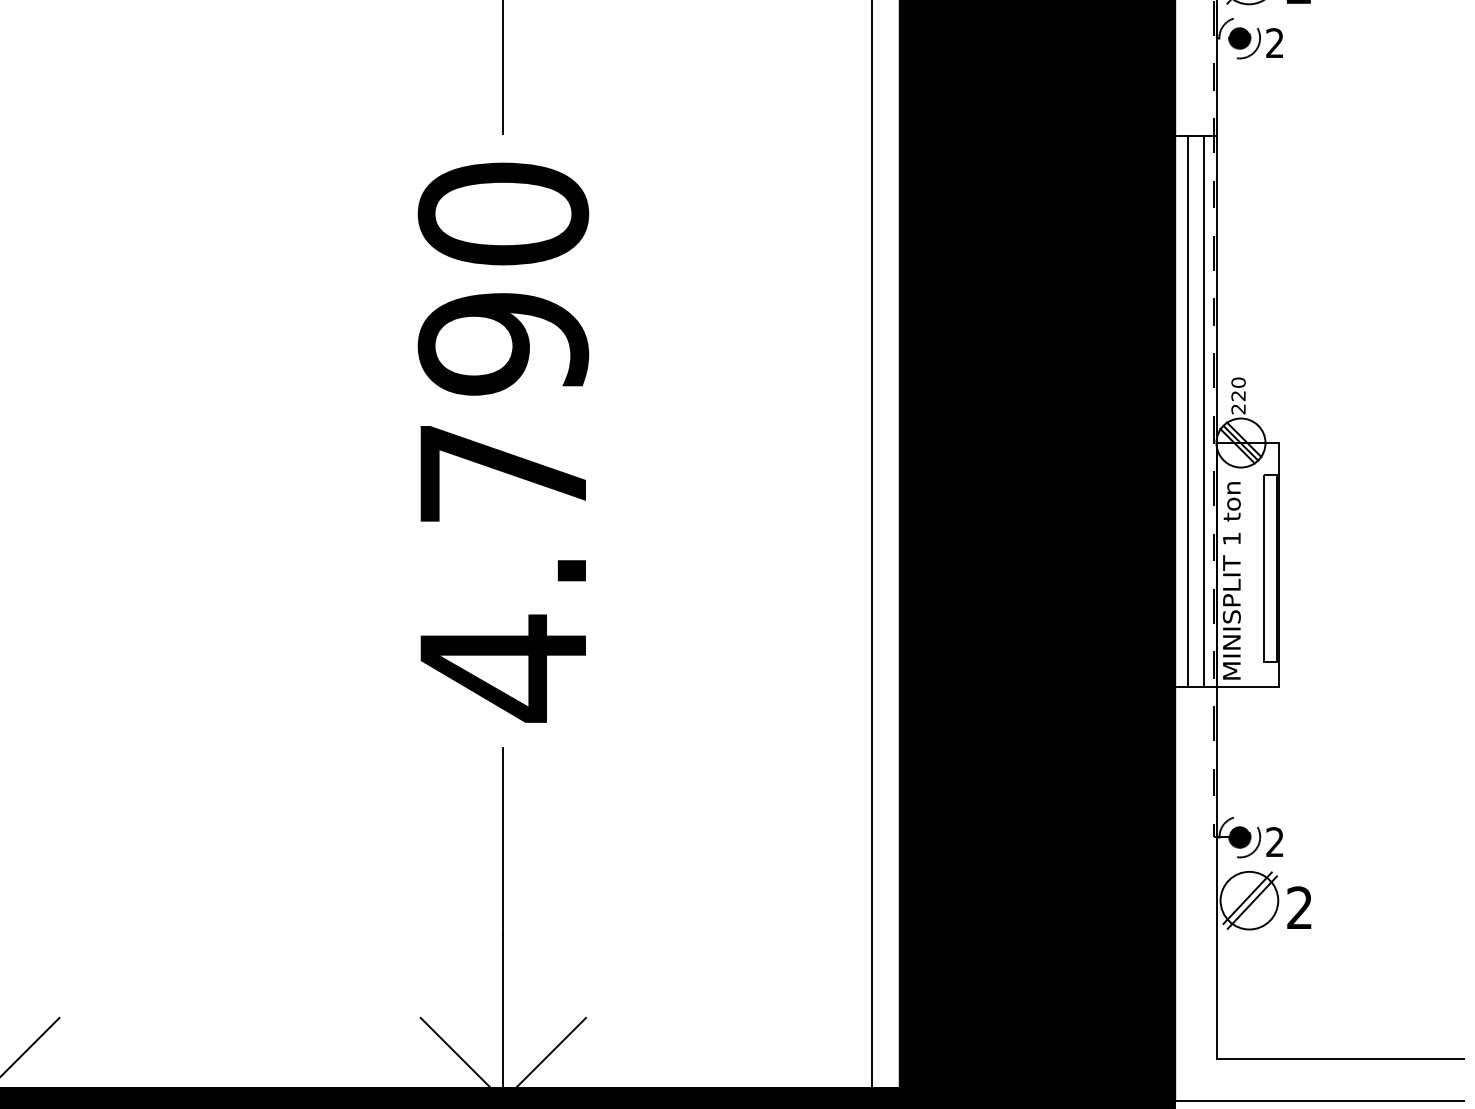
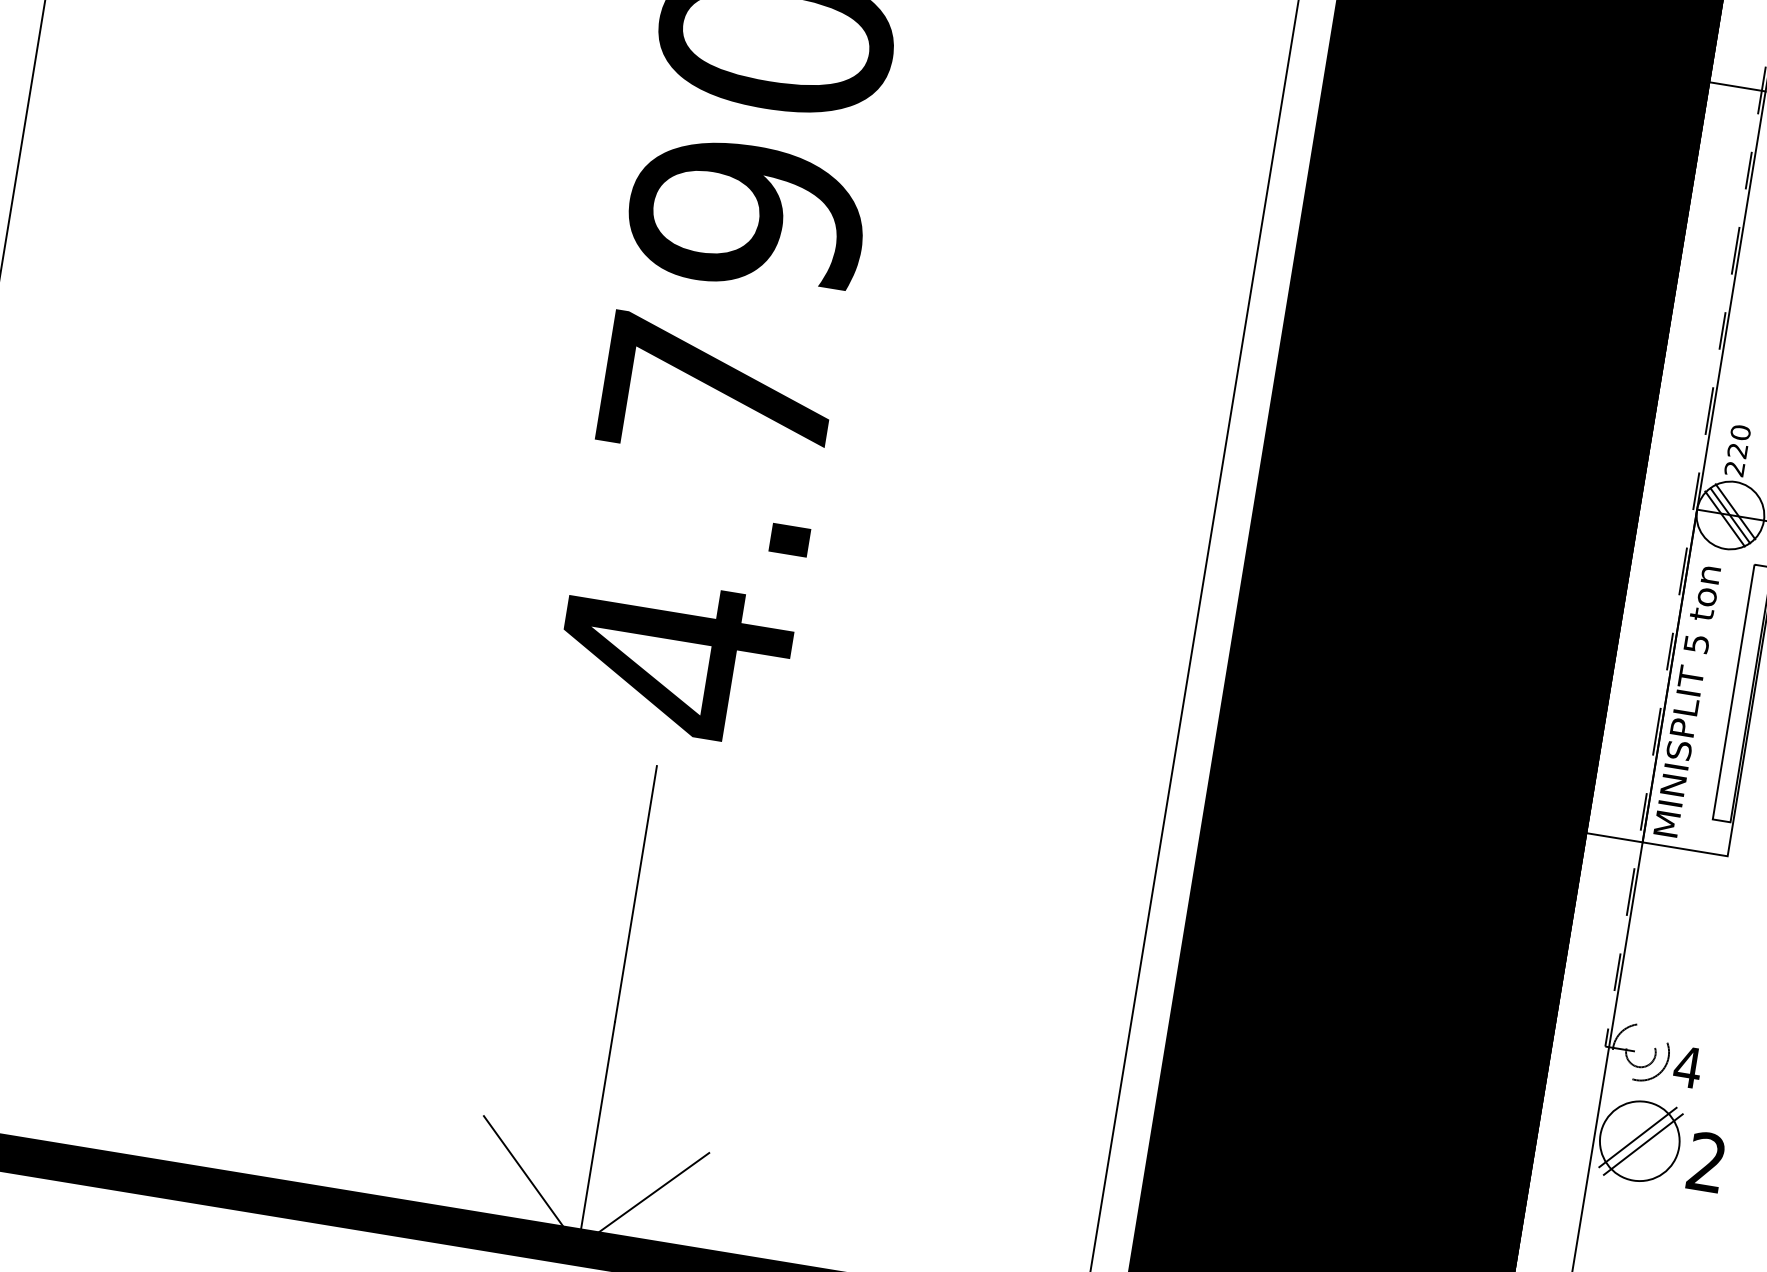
line: (1187, 411) -> (1664, 460), removed
line: (1204, 411) -> (1687, 464), removed
text: (1231, 538) -> (1696, 643), 1 -> 5
fill: (1239, 836) -> (1640, 1051), removed
text: (1274, 841) -> (1687, 1066), 2 -> 4

